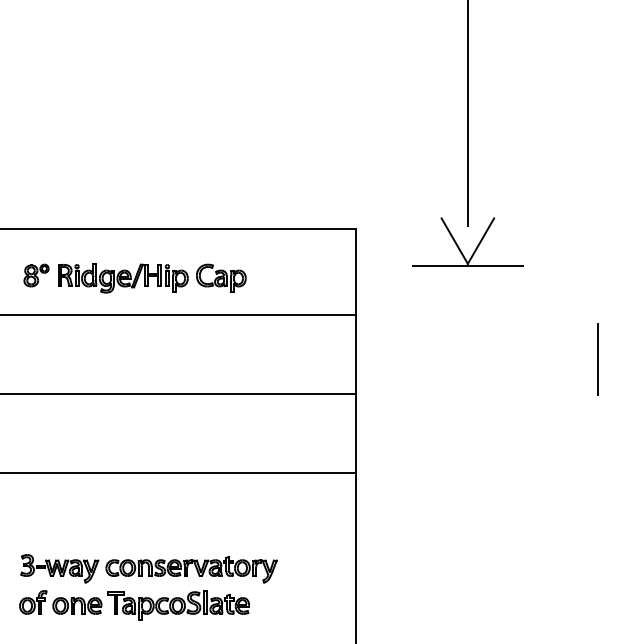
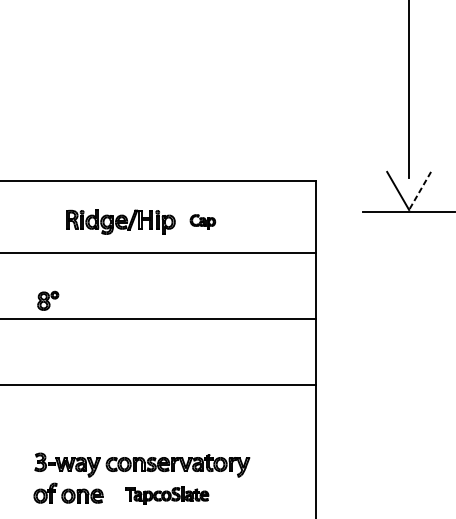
line: (480, 241) -> (419, 191), solid -> dashed
part: (36, 275) -> (48, 300), moved
part: (221, 277) -> (202, 221), size x0.6
part: (178, 605) -> (167, 495), size x0.7

